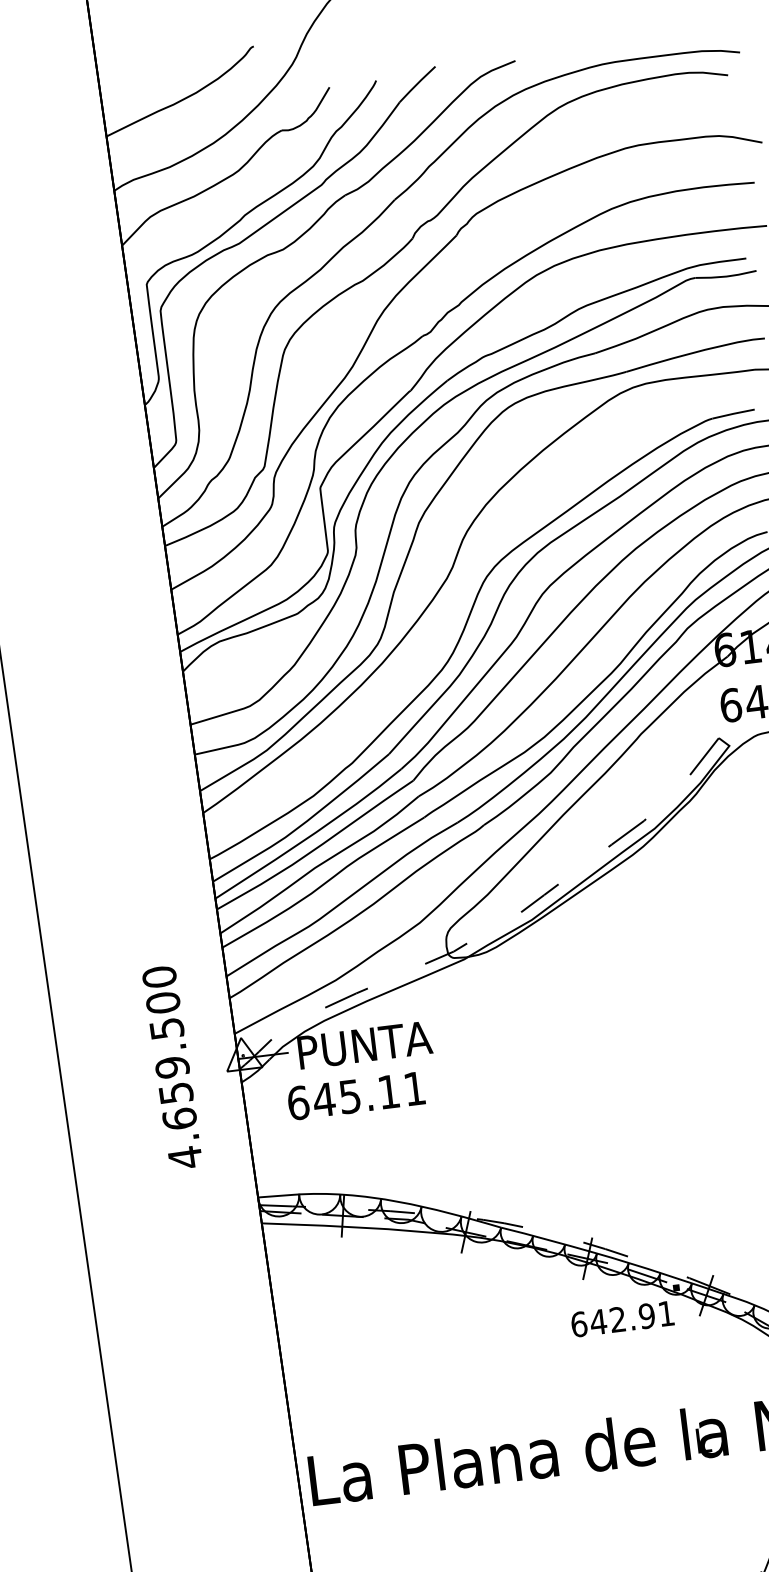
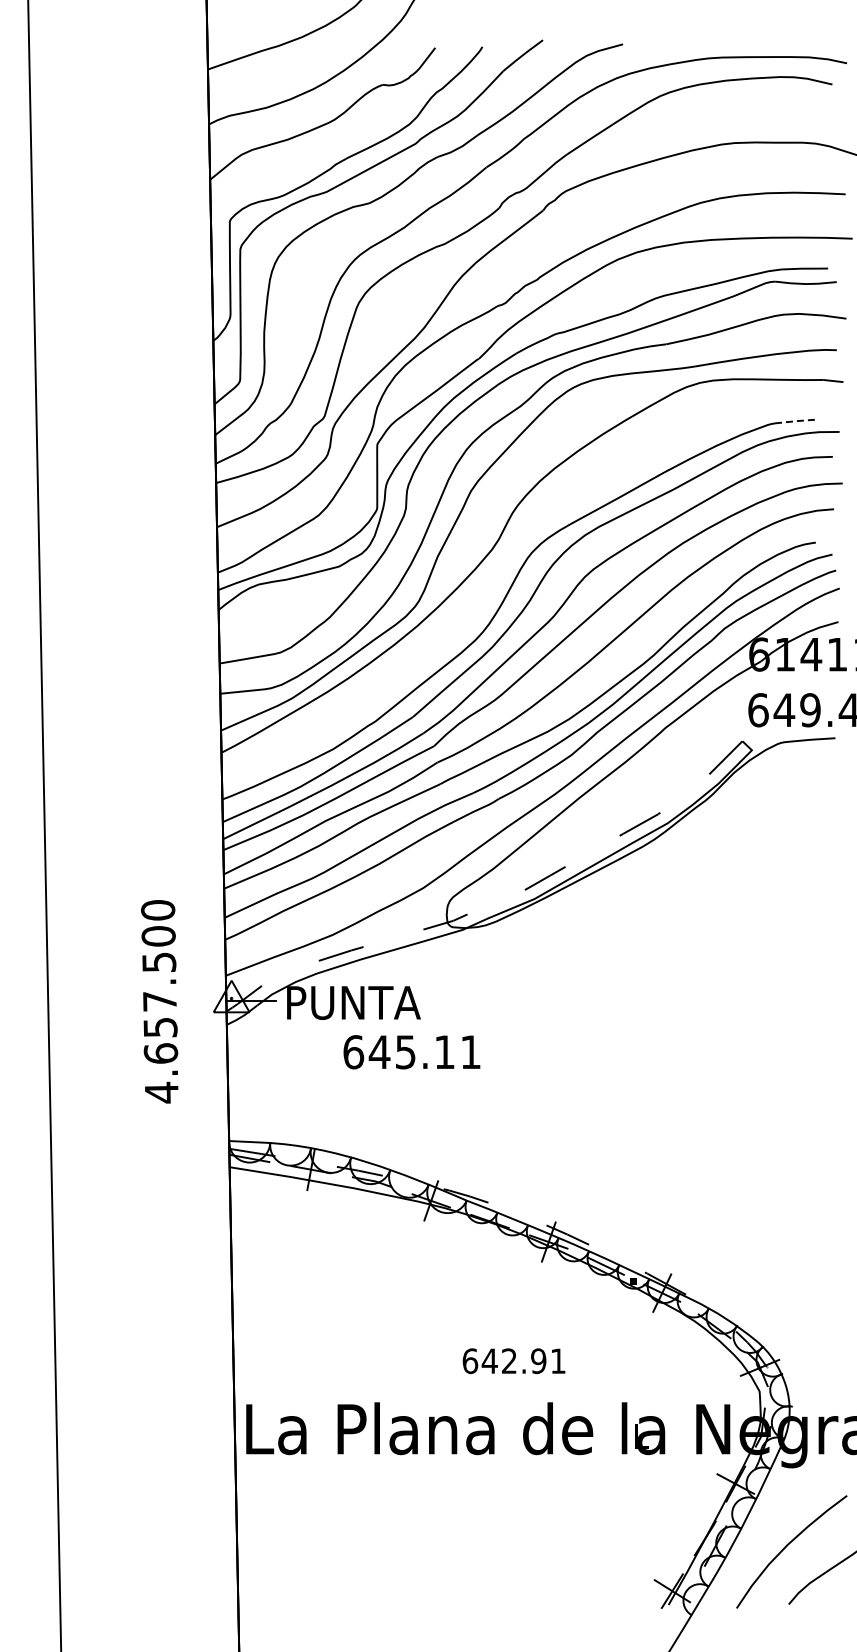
line: (733, 414) -> (796, 421), solid -> dashed
text: (171, 1067) -> (159, 1001), 4.659.500 -> 4.657.500
text: (355, 1096) -> (411, 1052), moved
text: (621, 1318) -> (513, 1360), moved

